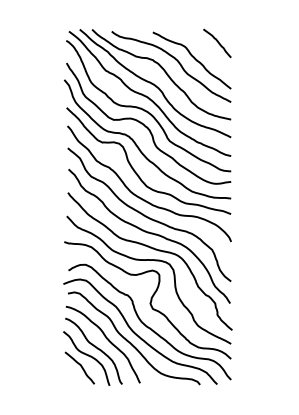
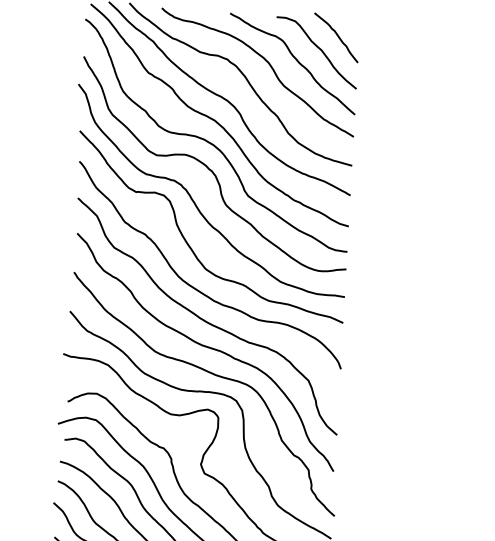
curve: (206, 50) -> (317, 48), added

